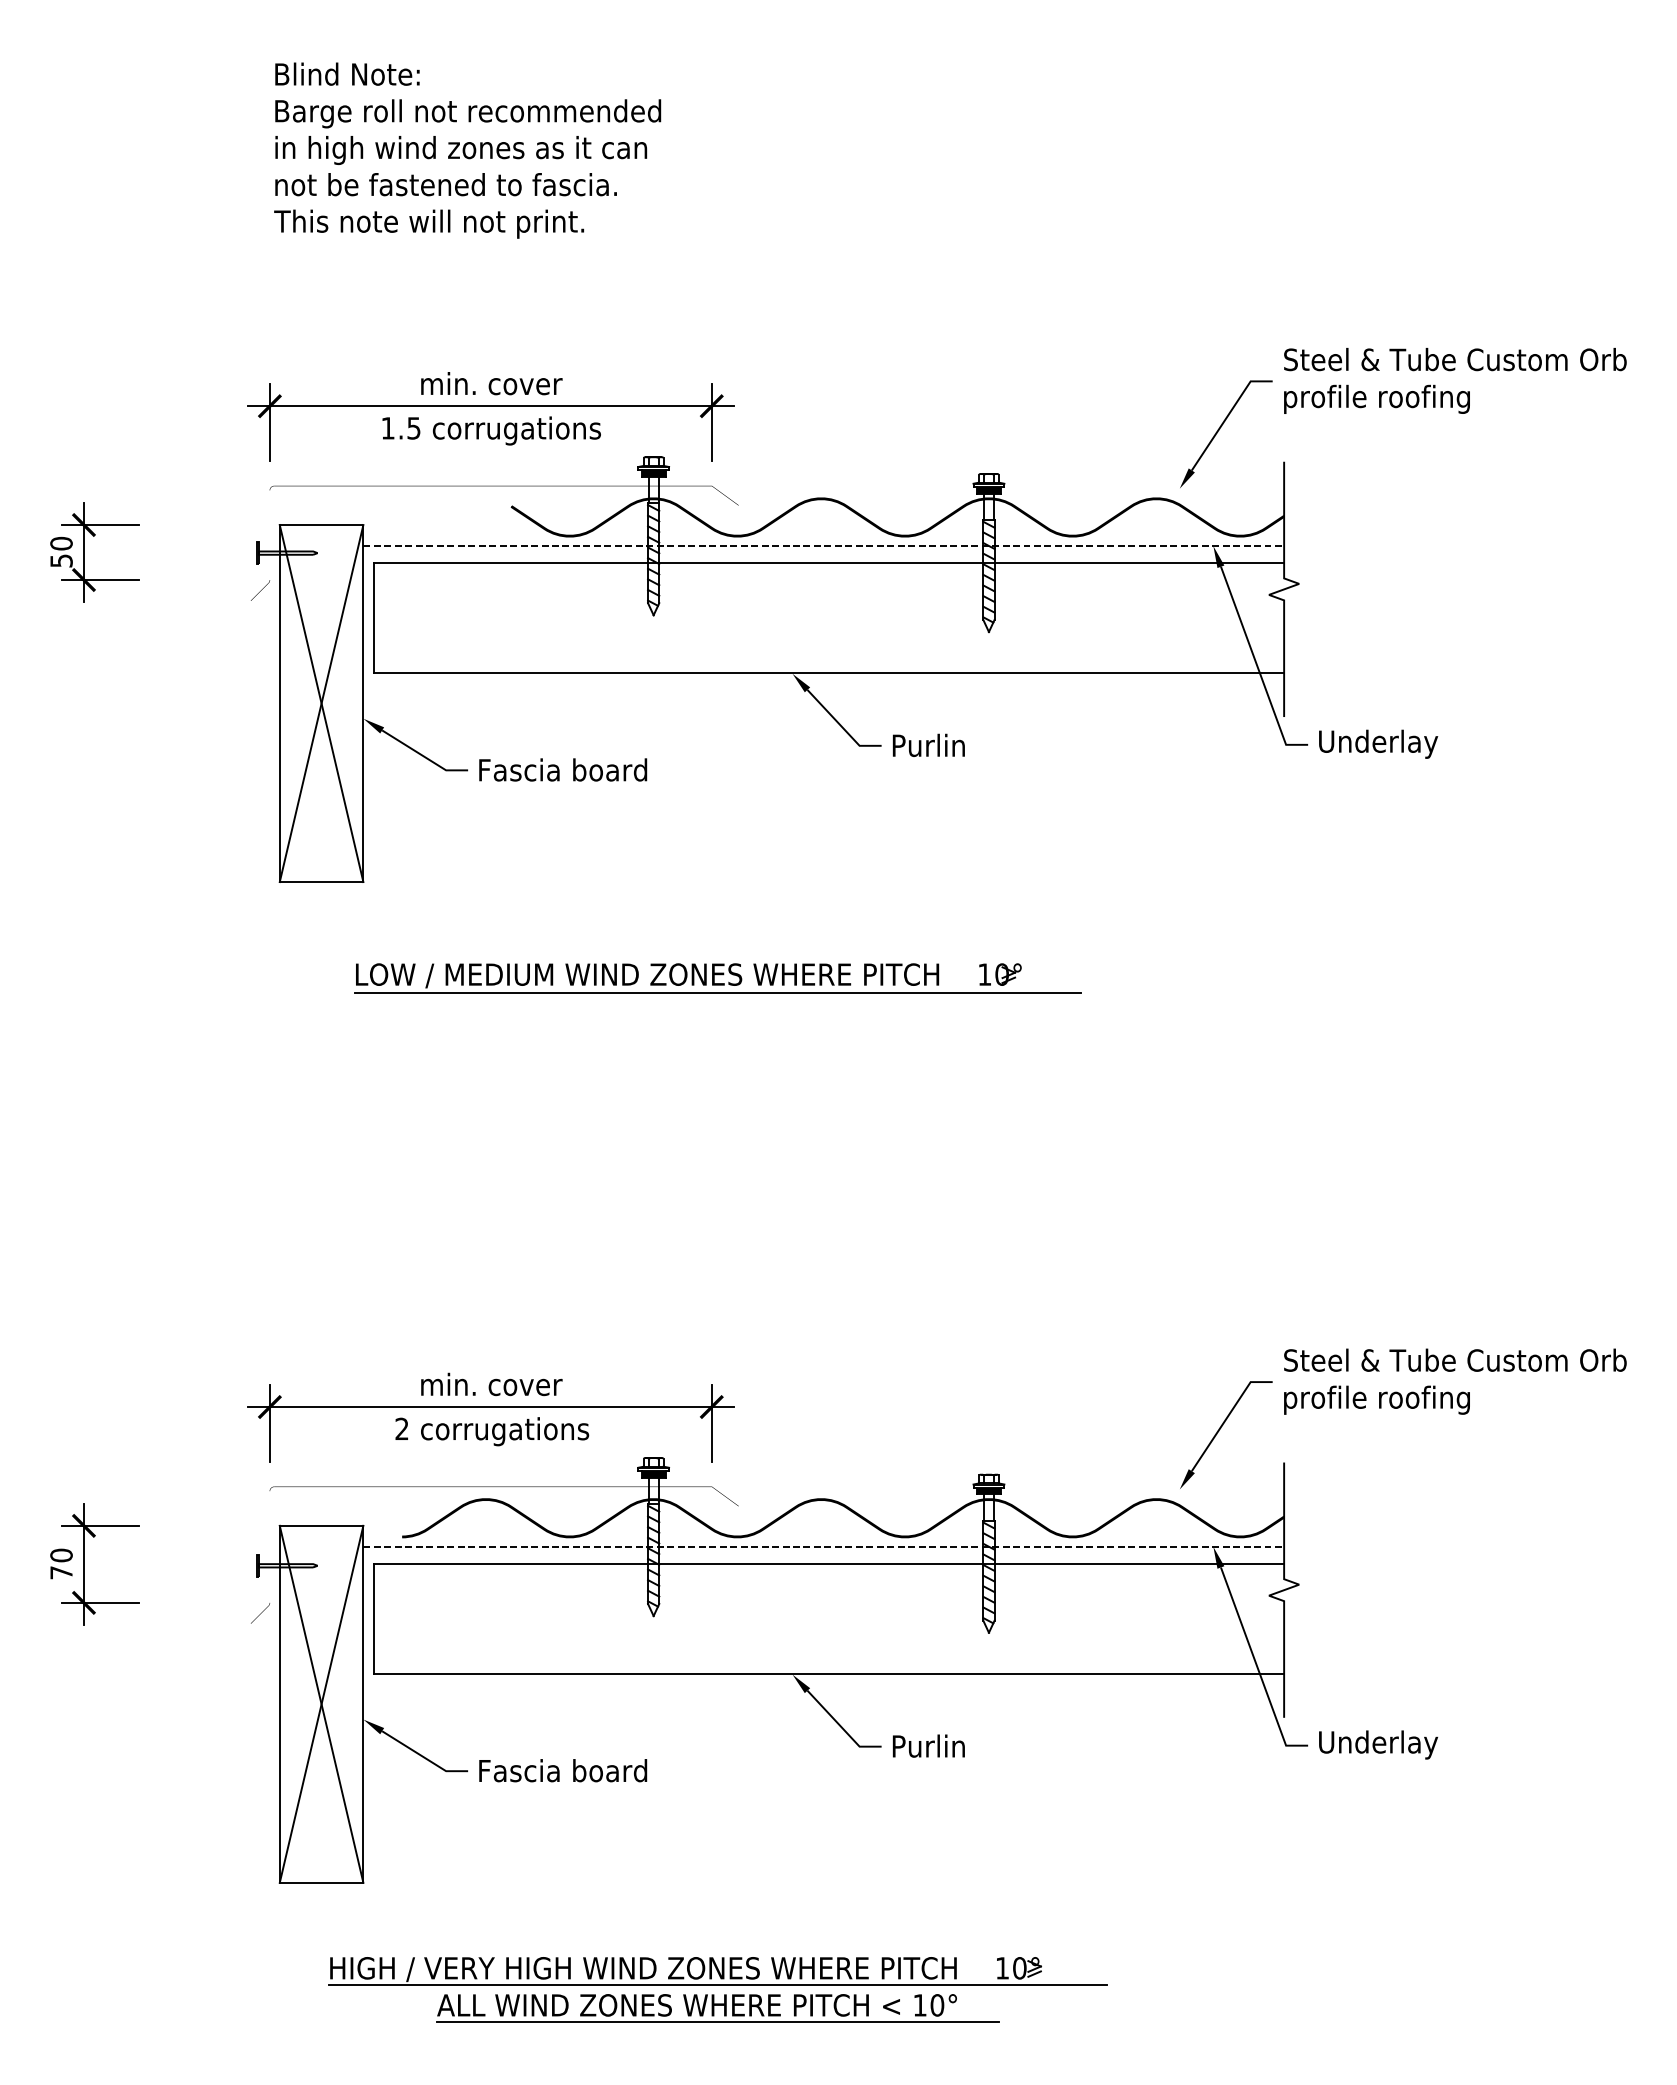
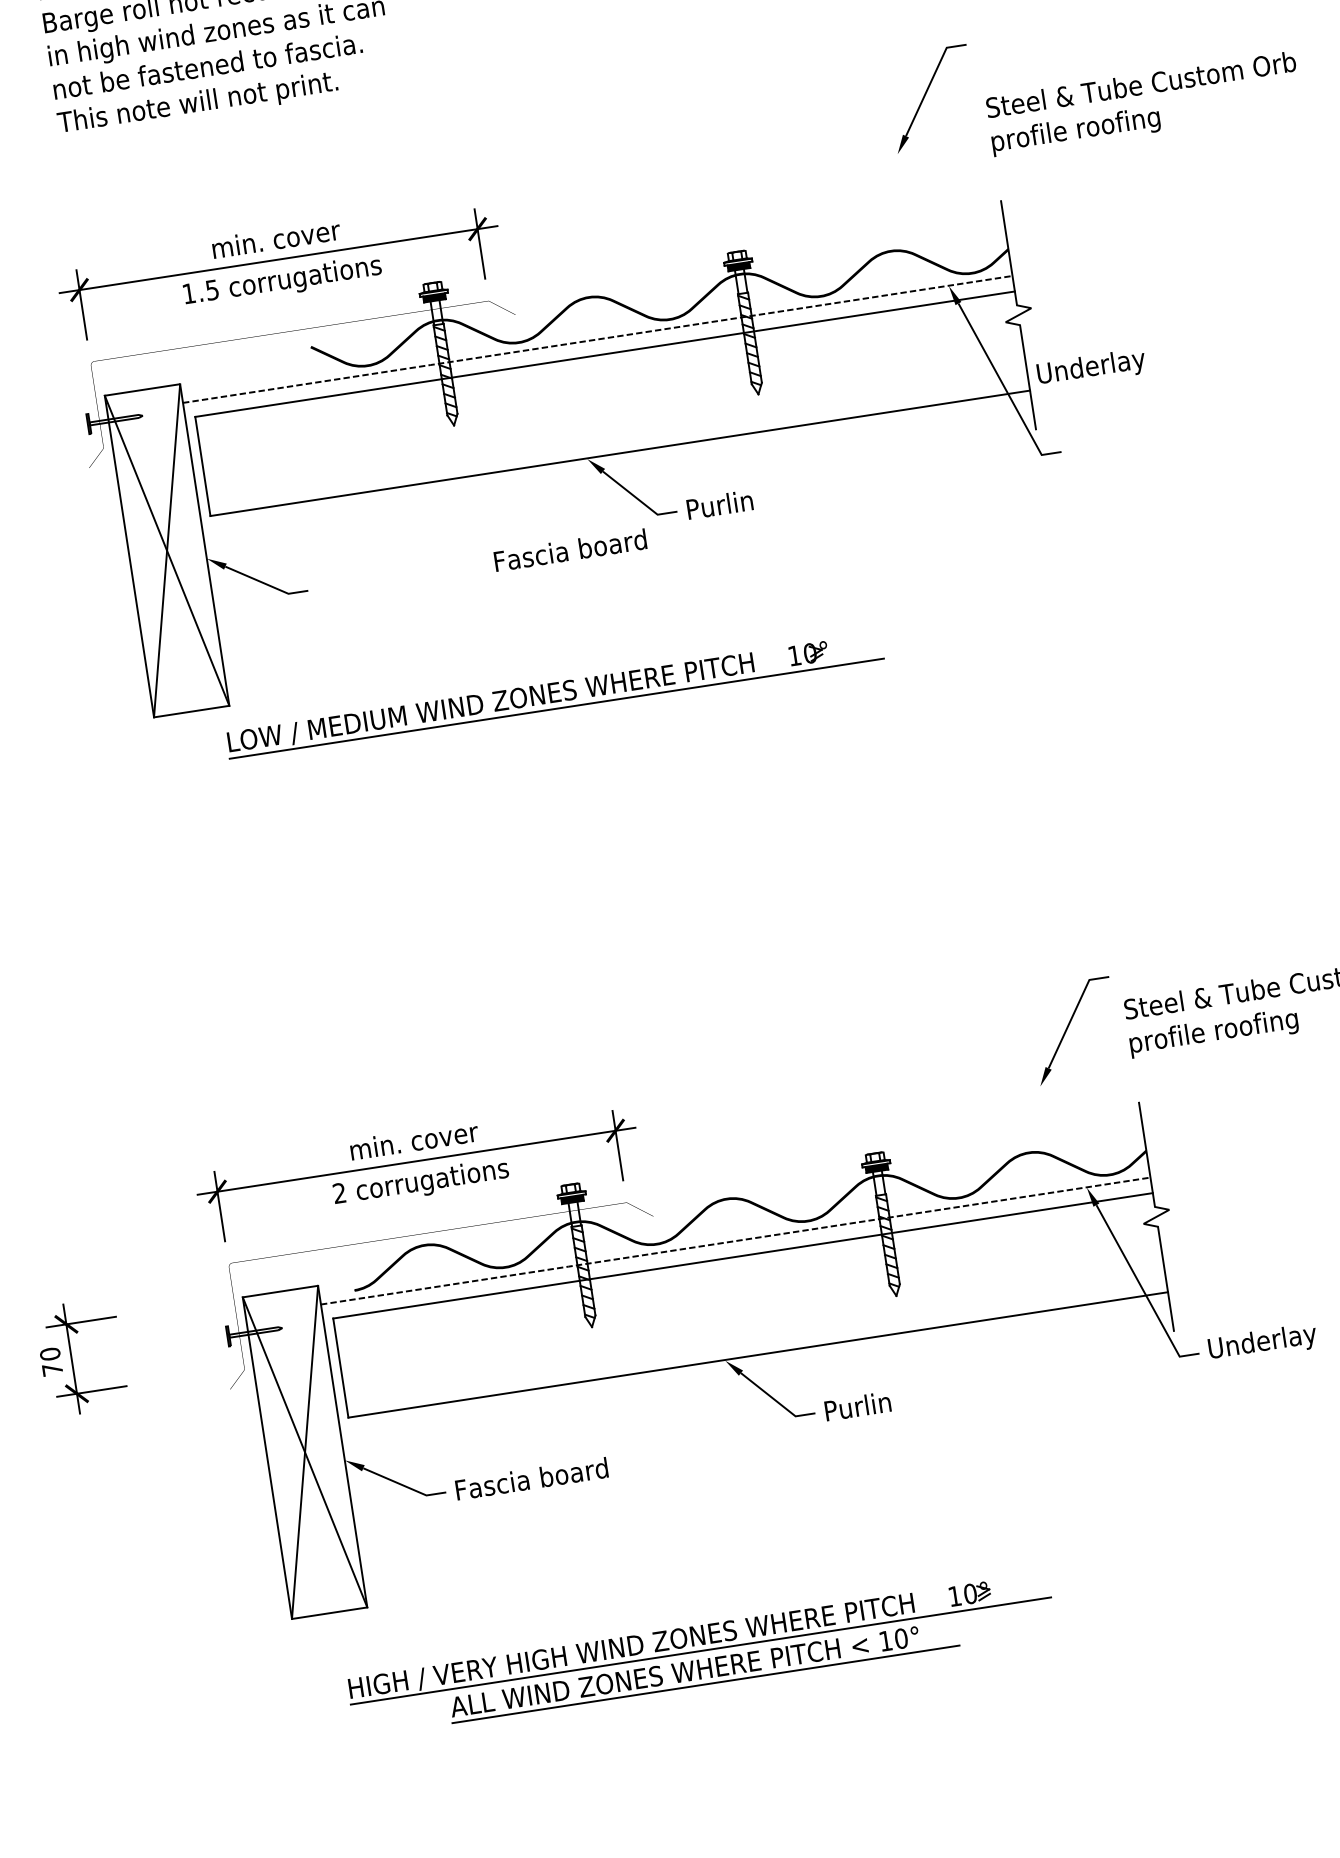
part: (1219, 430) -> (925, 96), moved
text: (1378, 743) -> (1091, 367), moved
text: (563, 769) -> (570, 549), moved
part: (717, 978) -> (554, 696), moved
part: (1219, 1431) -> (1068, 1028), moved

